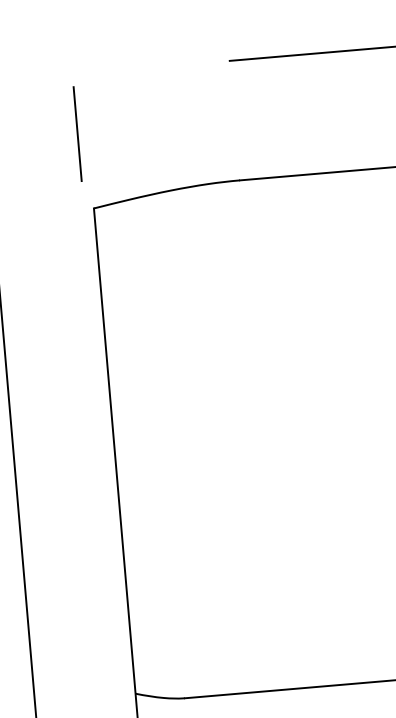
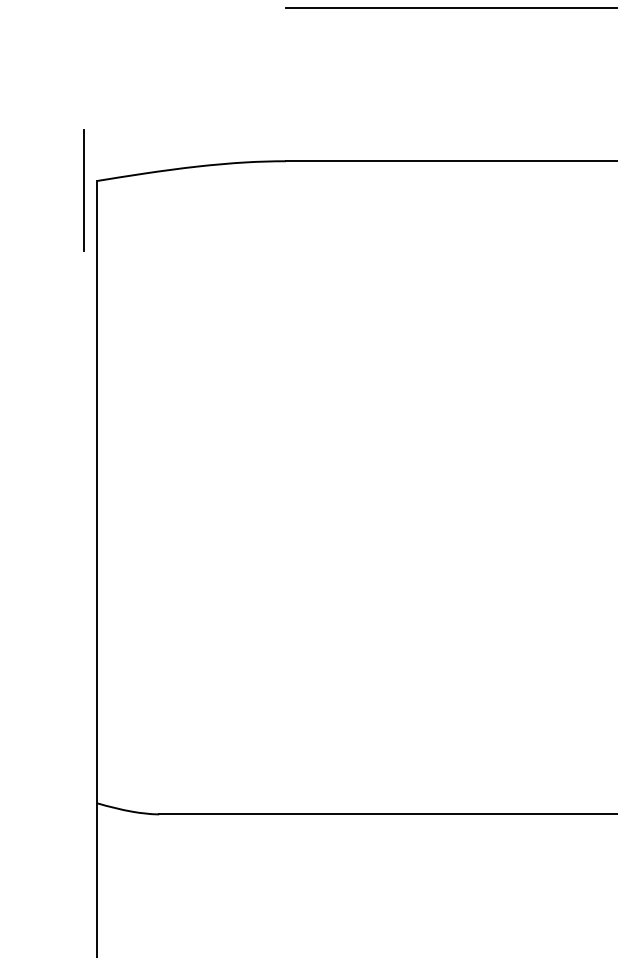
line: (77, 134) -> (83, 190), moved

